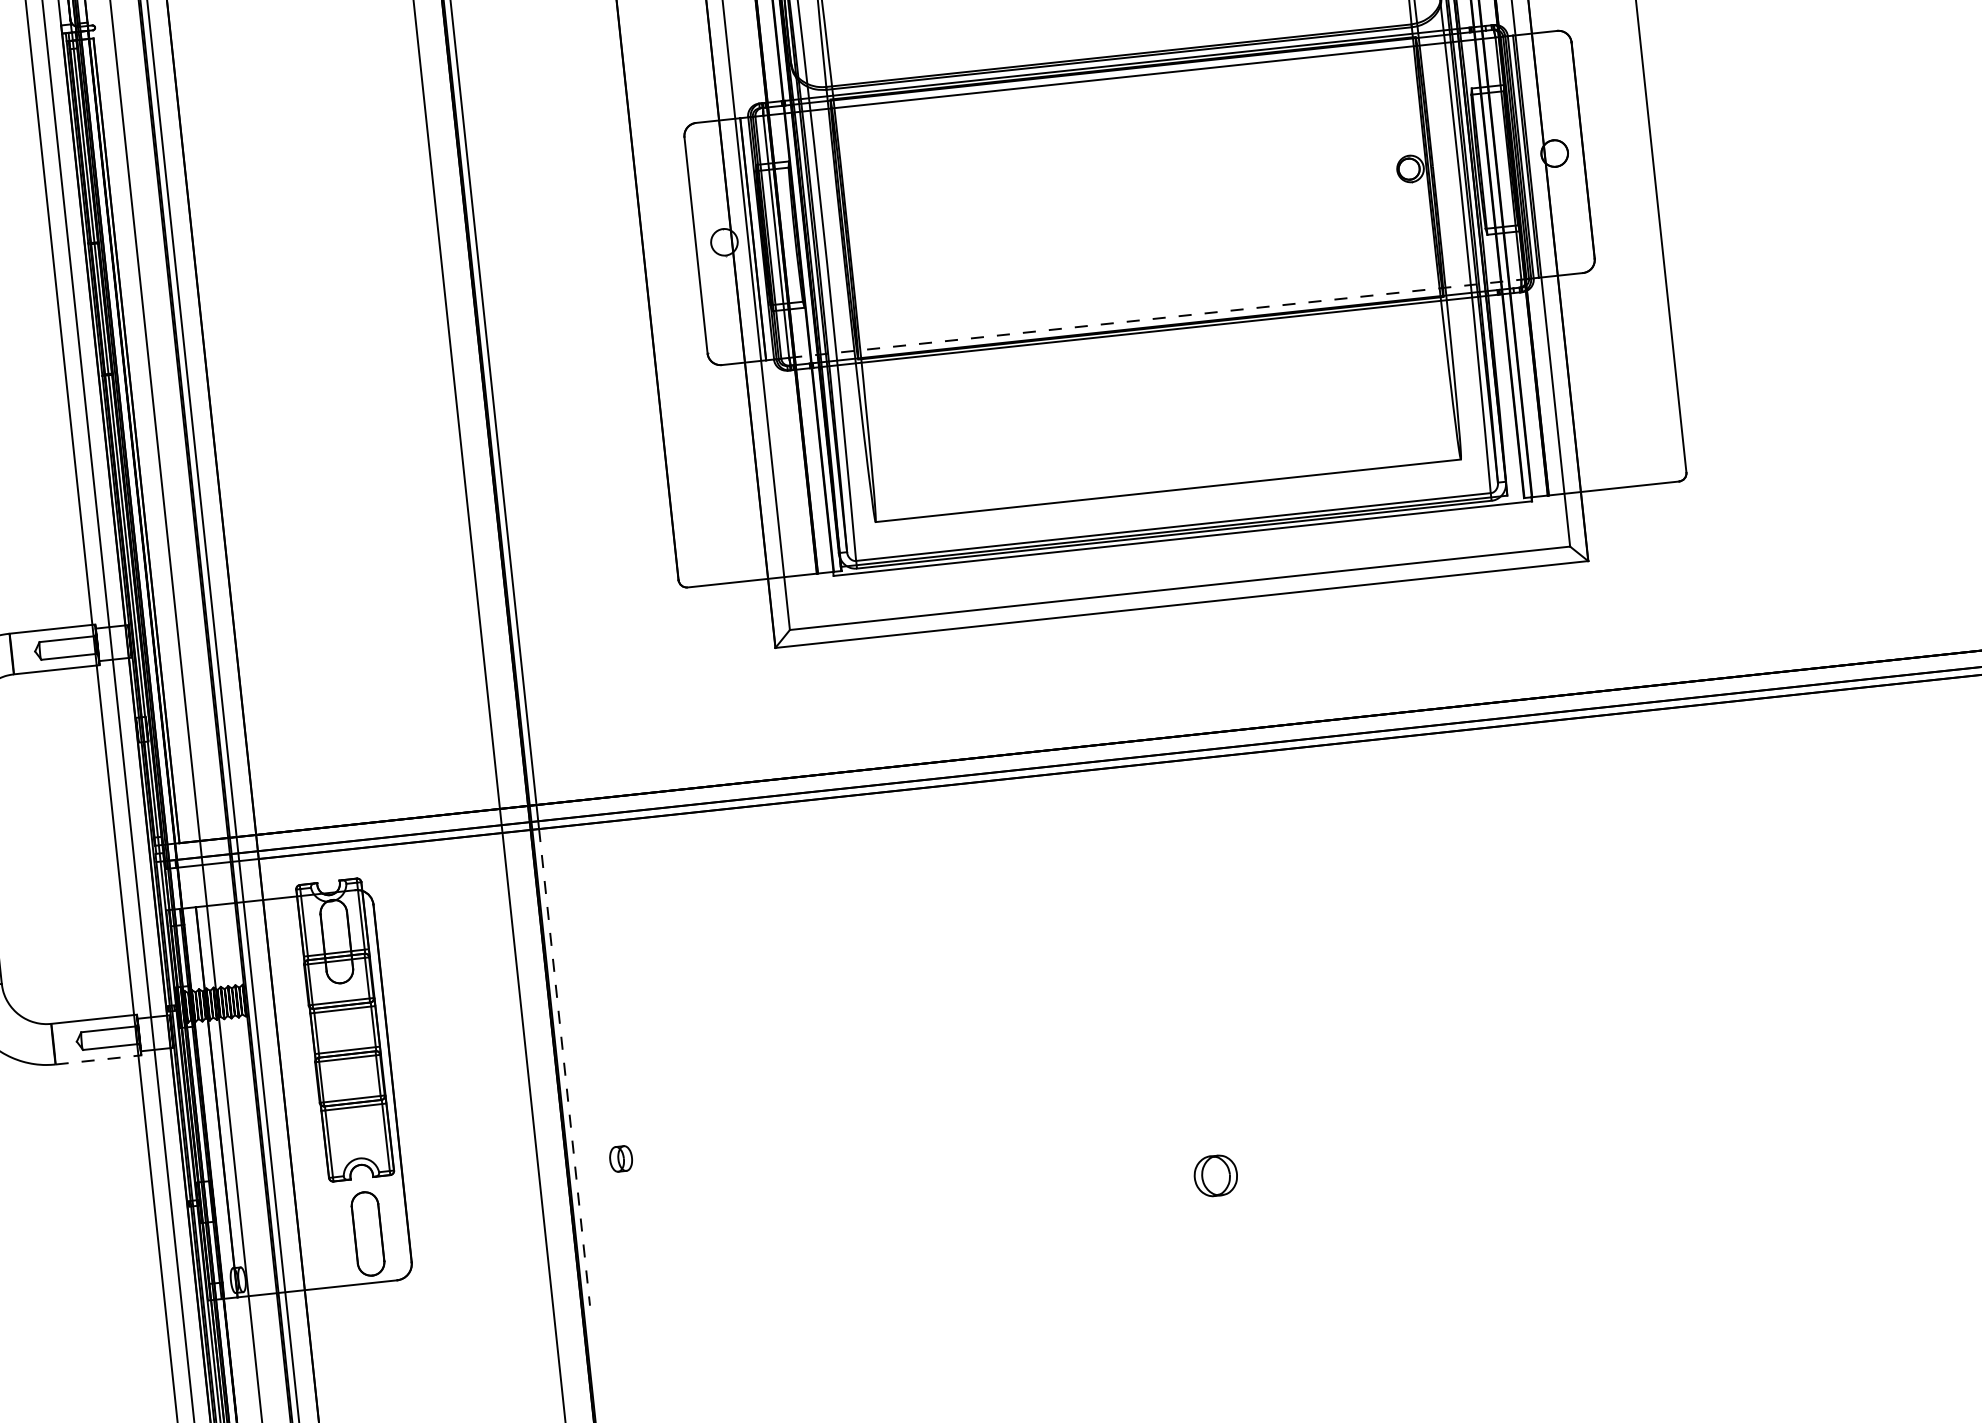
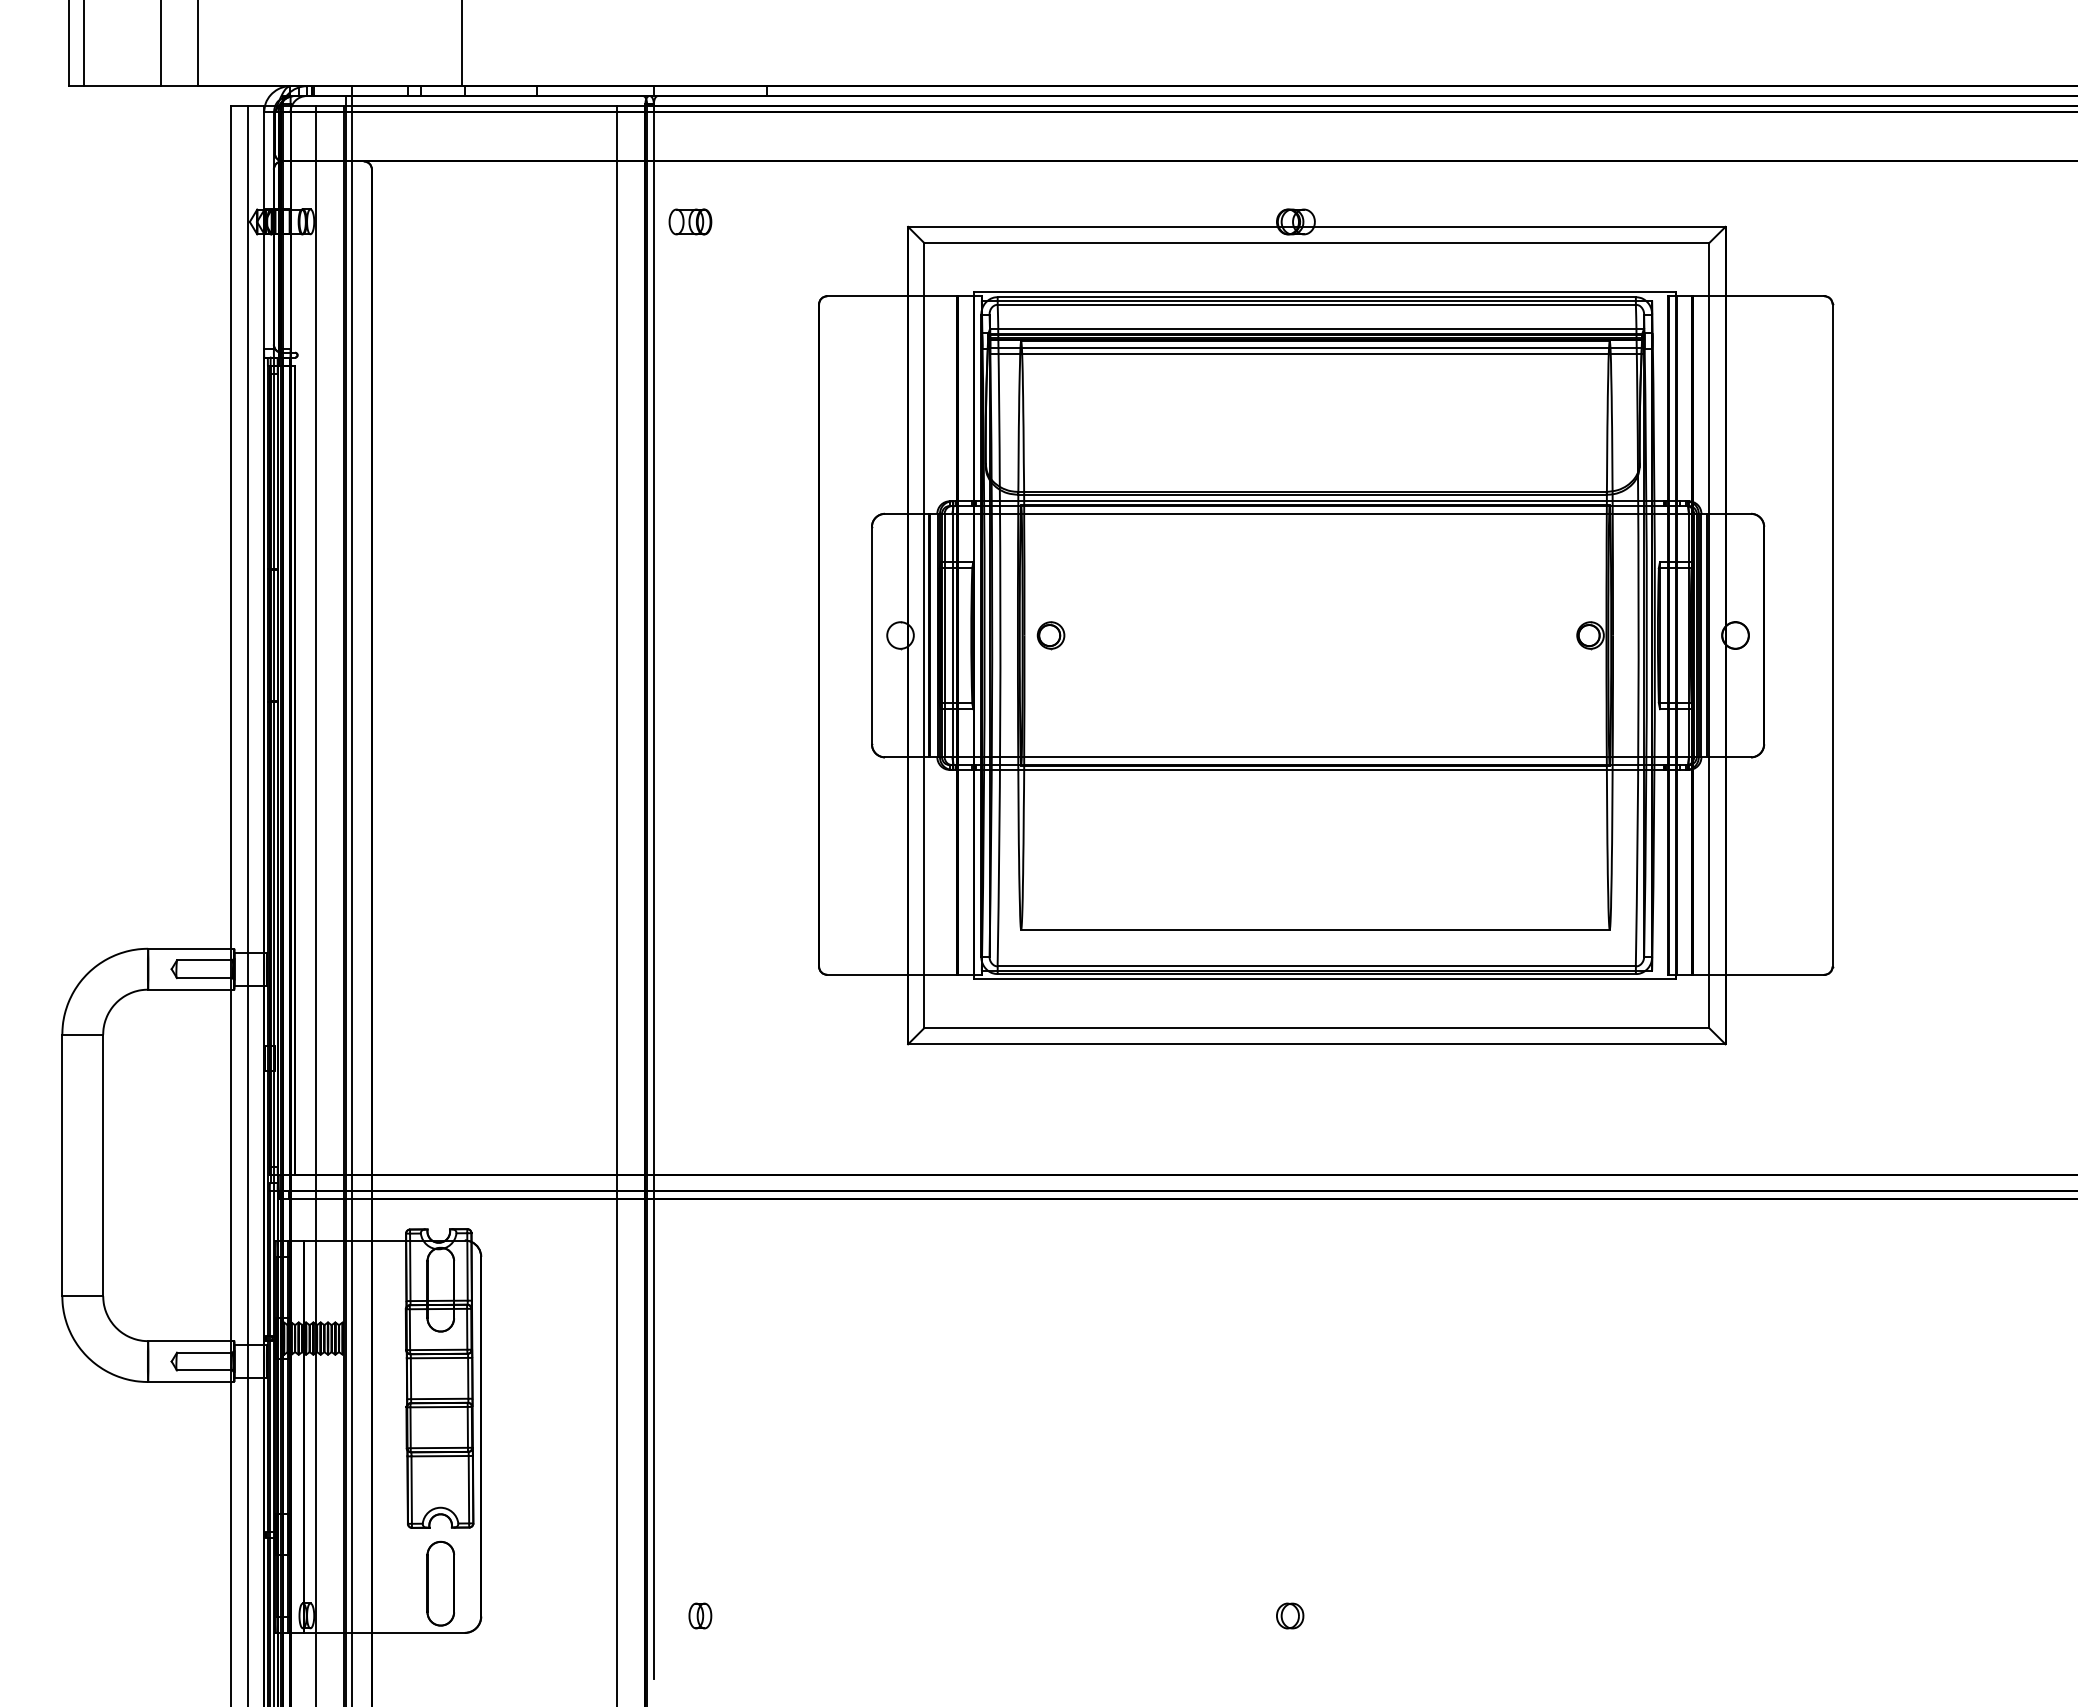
part: (873, 226) -> (1050, 635), added
line: (1155, 318) -> (1321, 757), dashed -> solid
line: (96, 1060) -> (189, 1382), dashed -> solid
line: (564, 1066) -> (653, 1438), dashed -> solid
part: (621, 1158) -> (700, 1615), moved
part: (1216, 1175) -> (1290, 1615), size x0.62

